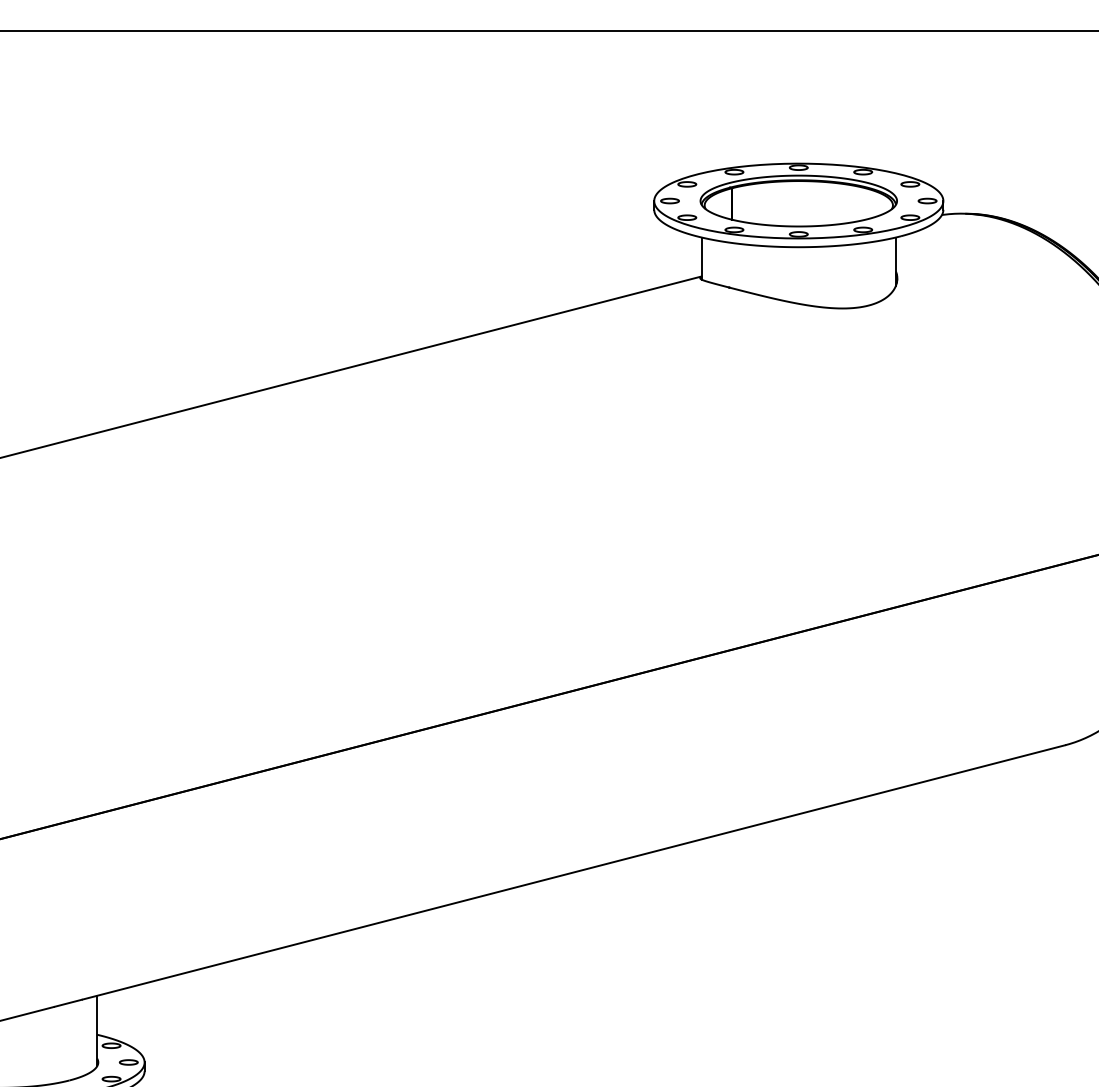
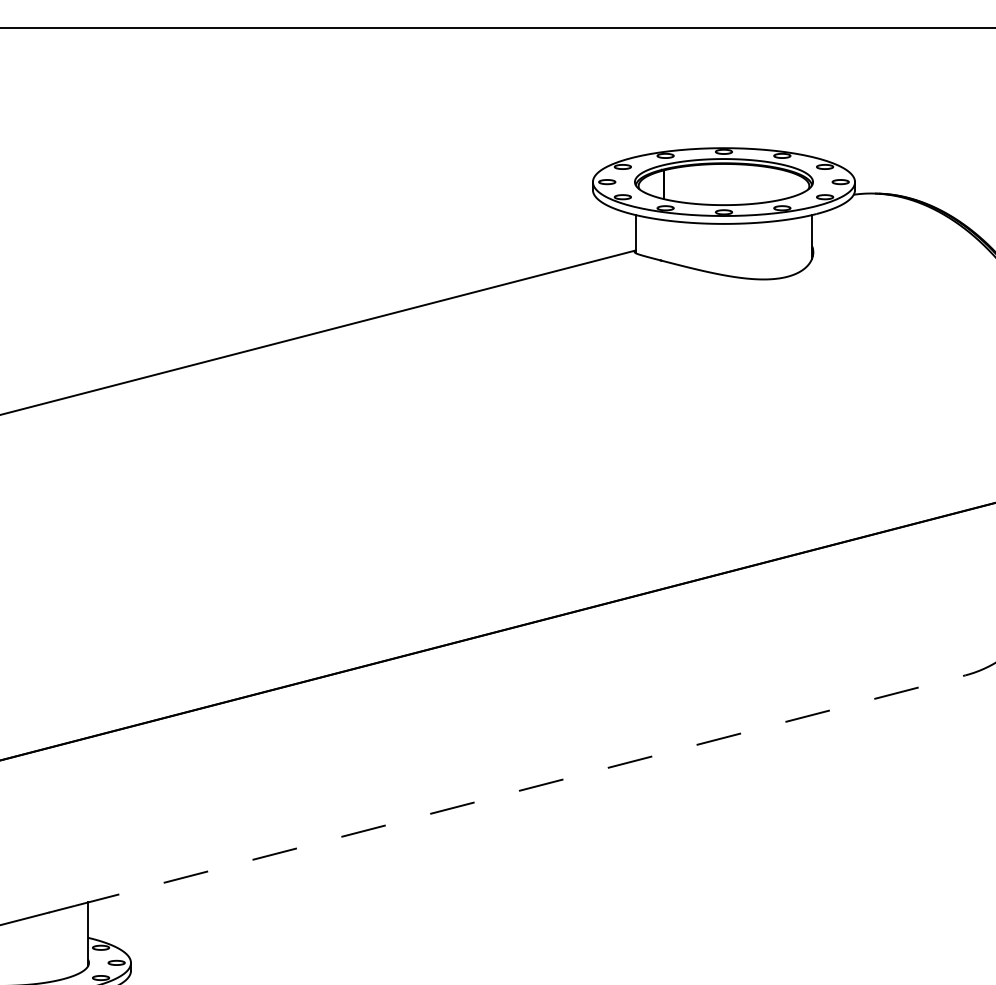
line: (574, 872) -> (520, 790), solid -> dashed

